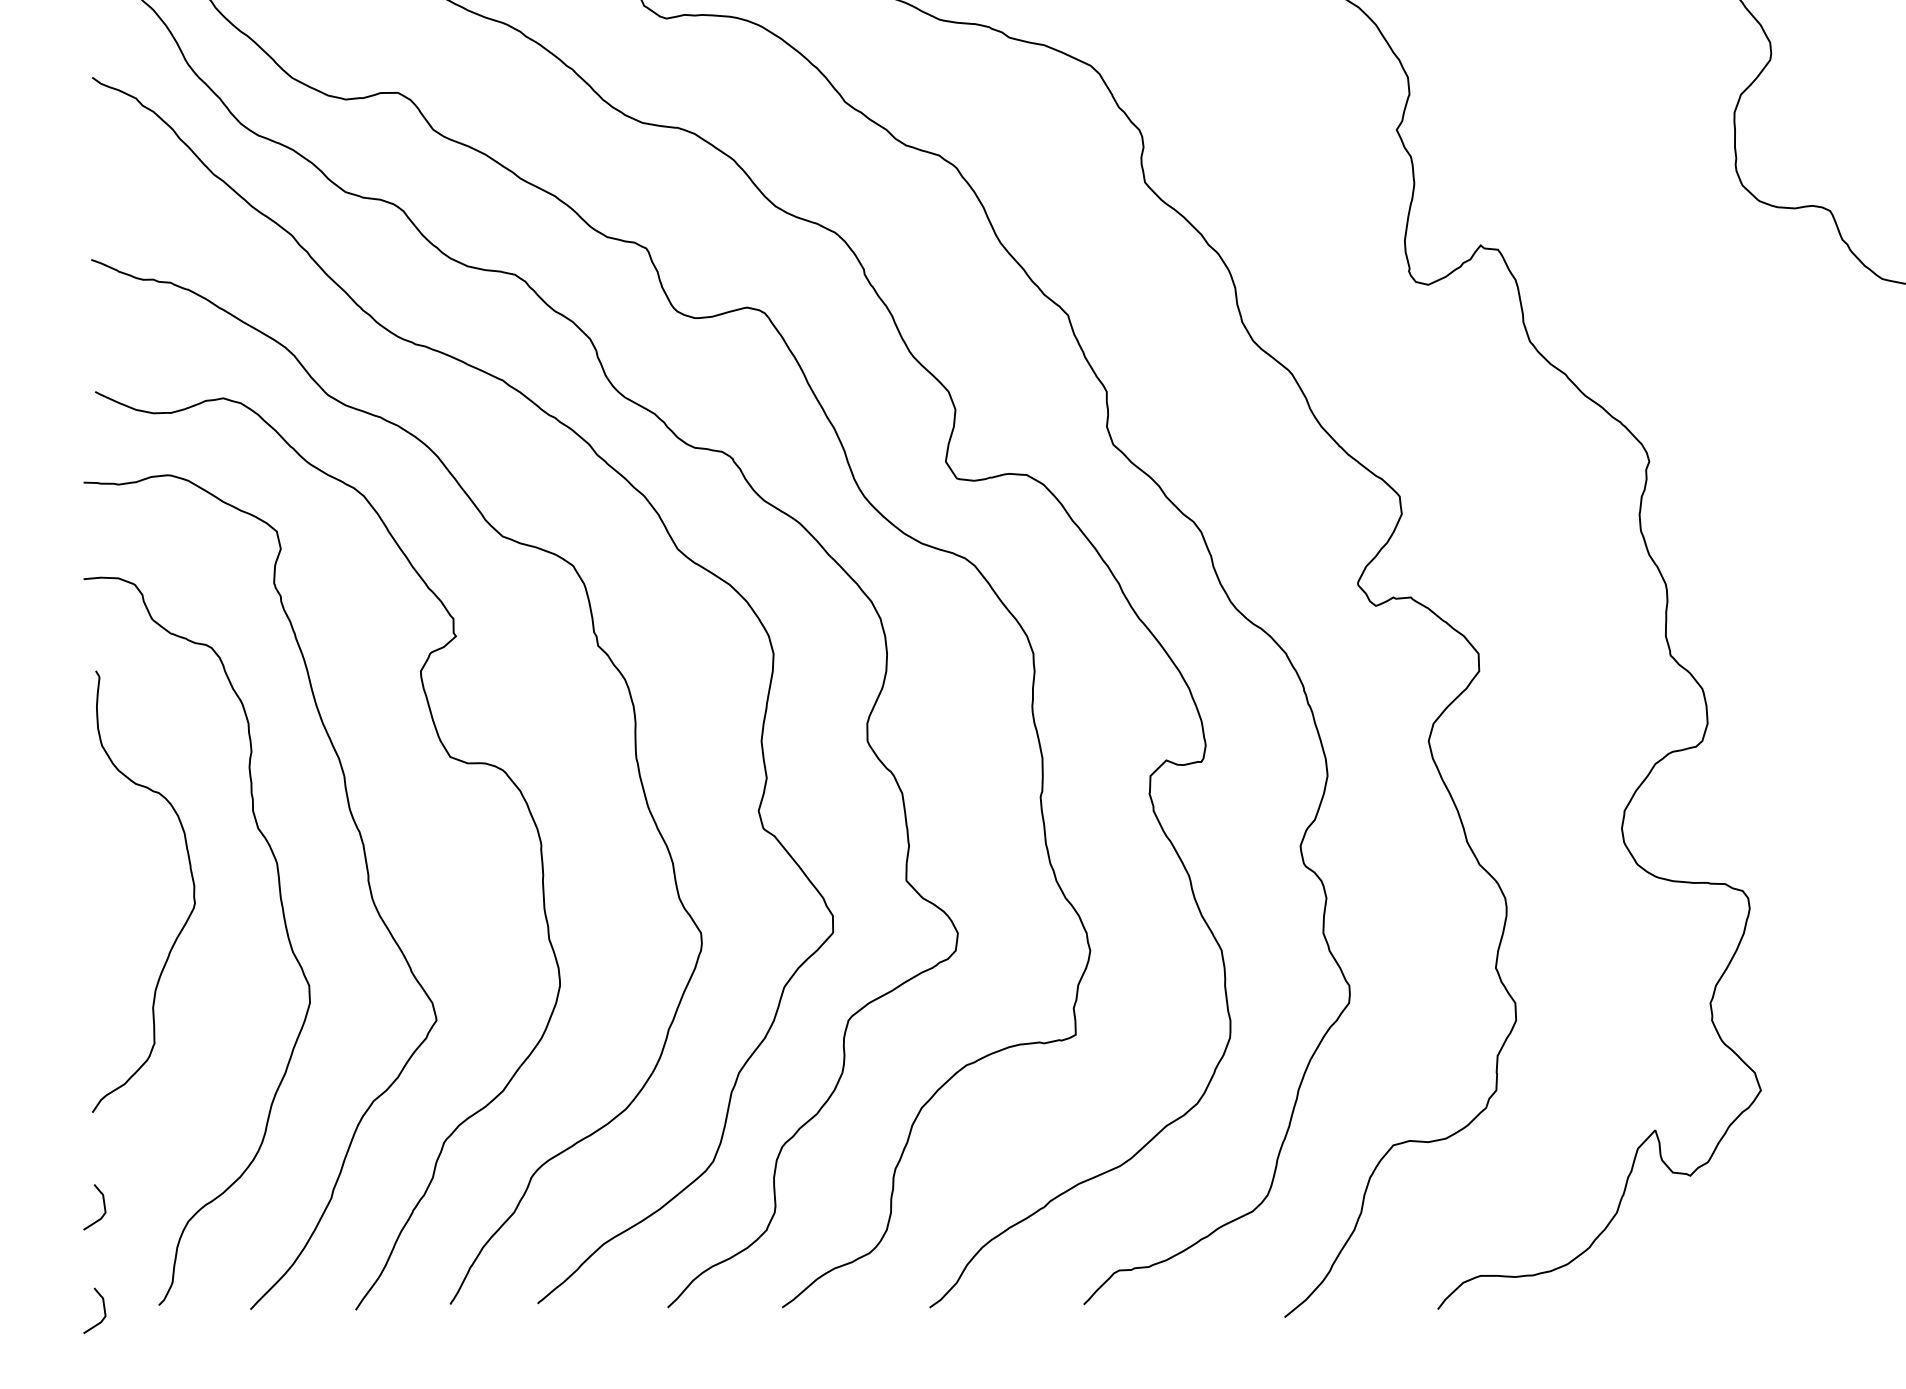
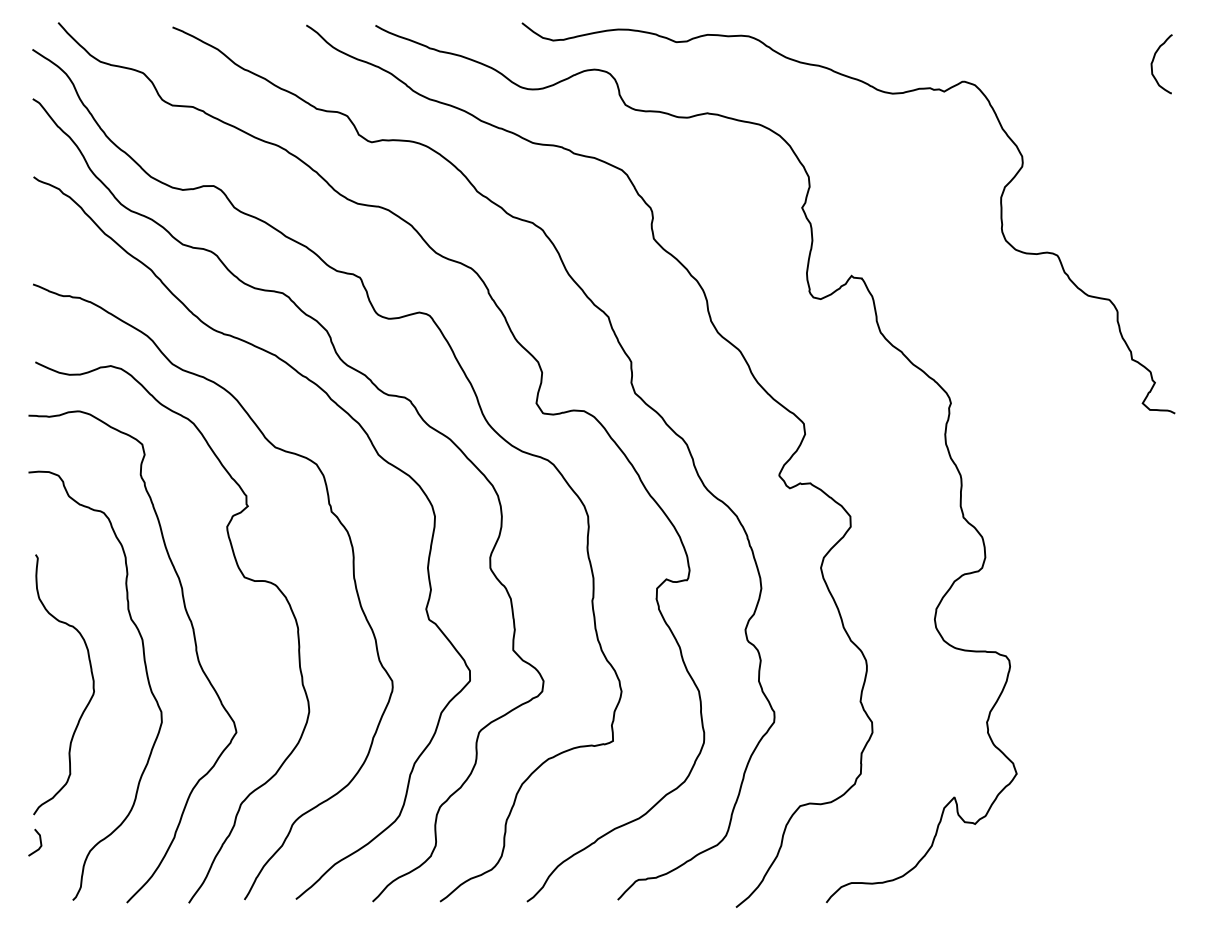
curve: (192, 891) -> (92, 684), moved
curve: (102, 1307) -> (39, 901), removed

